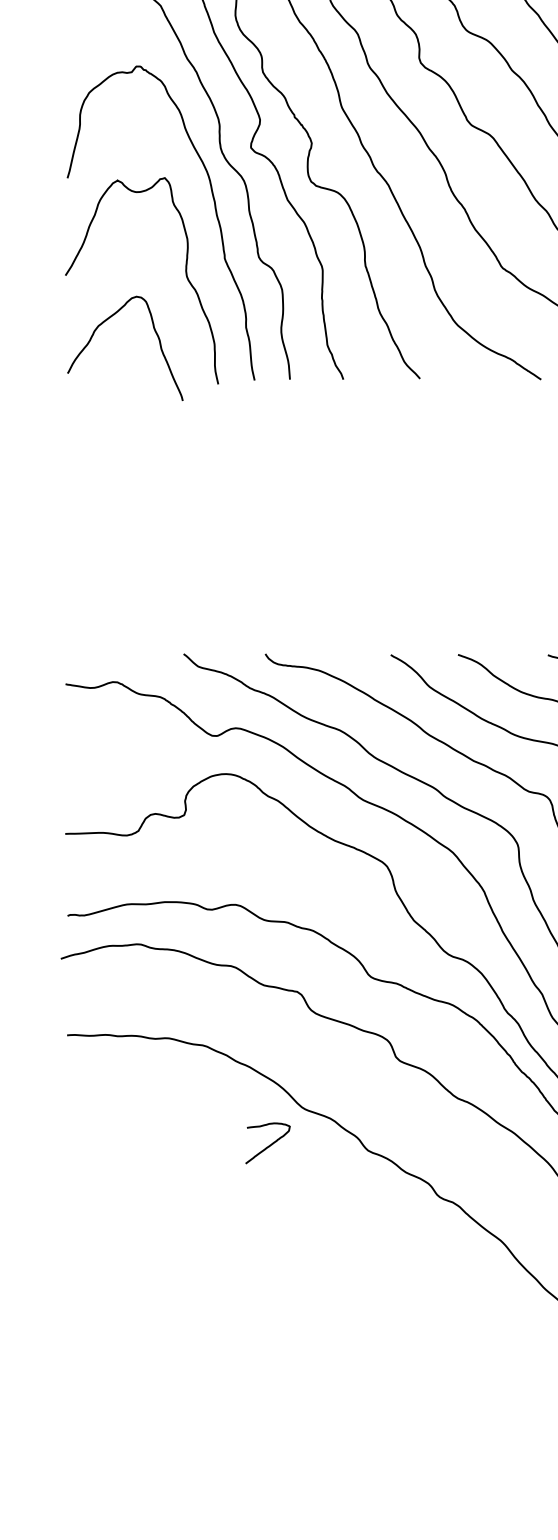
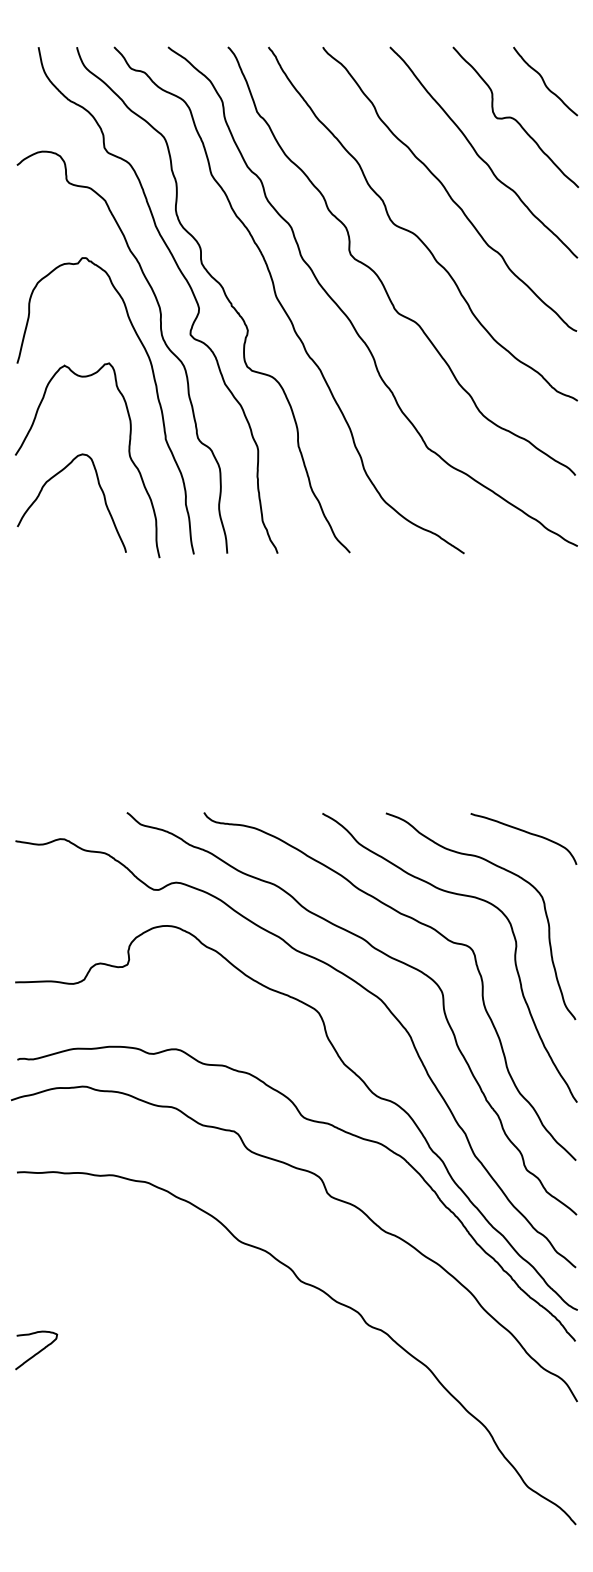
curve: (106, 321) -> (54, 477), moved
curve: (270, 1144) -> (38, 1351), moved

